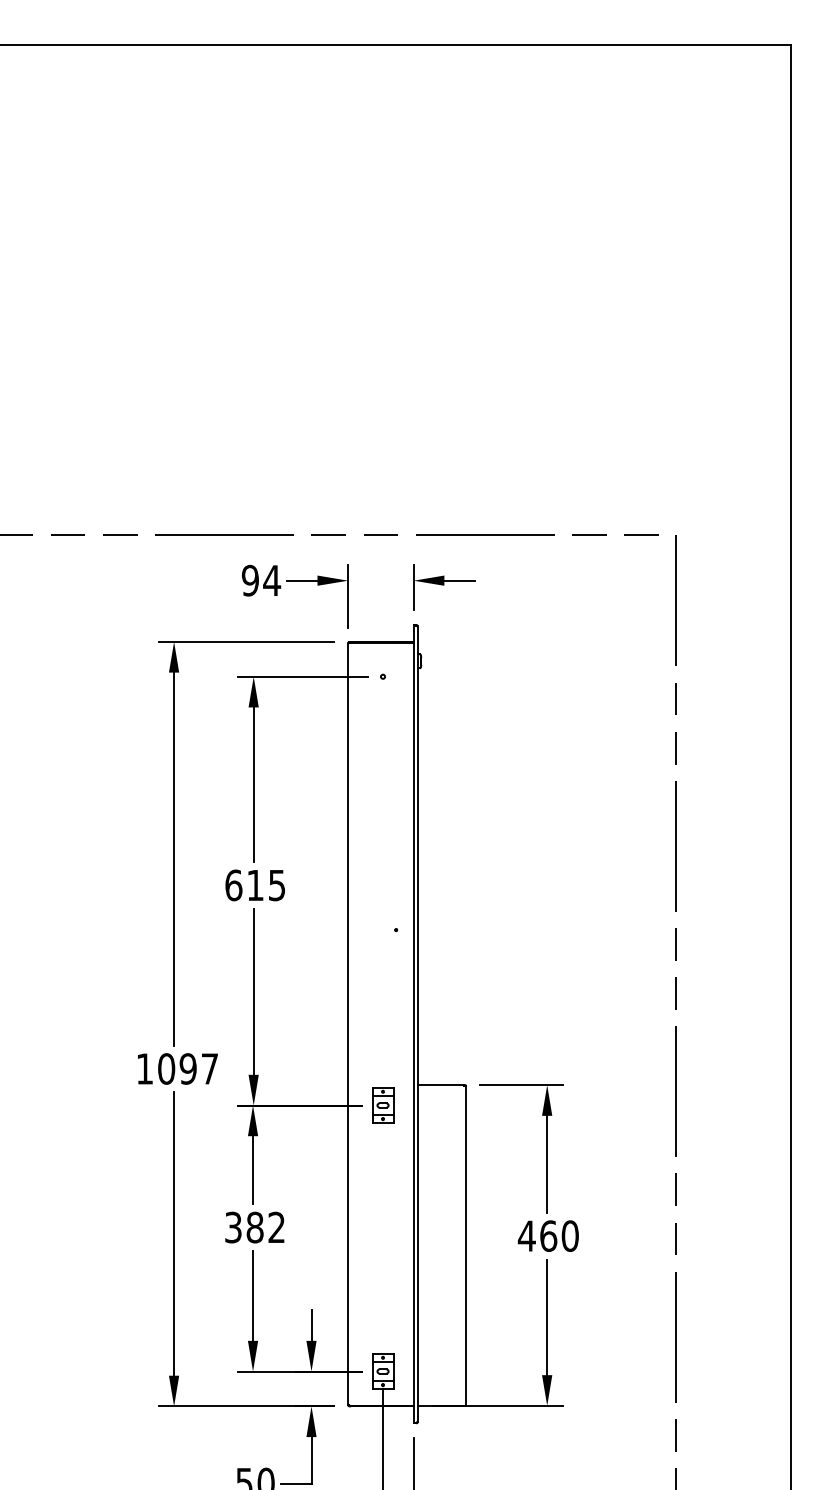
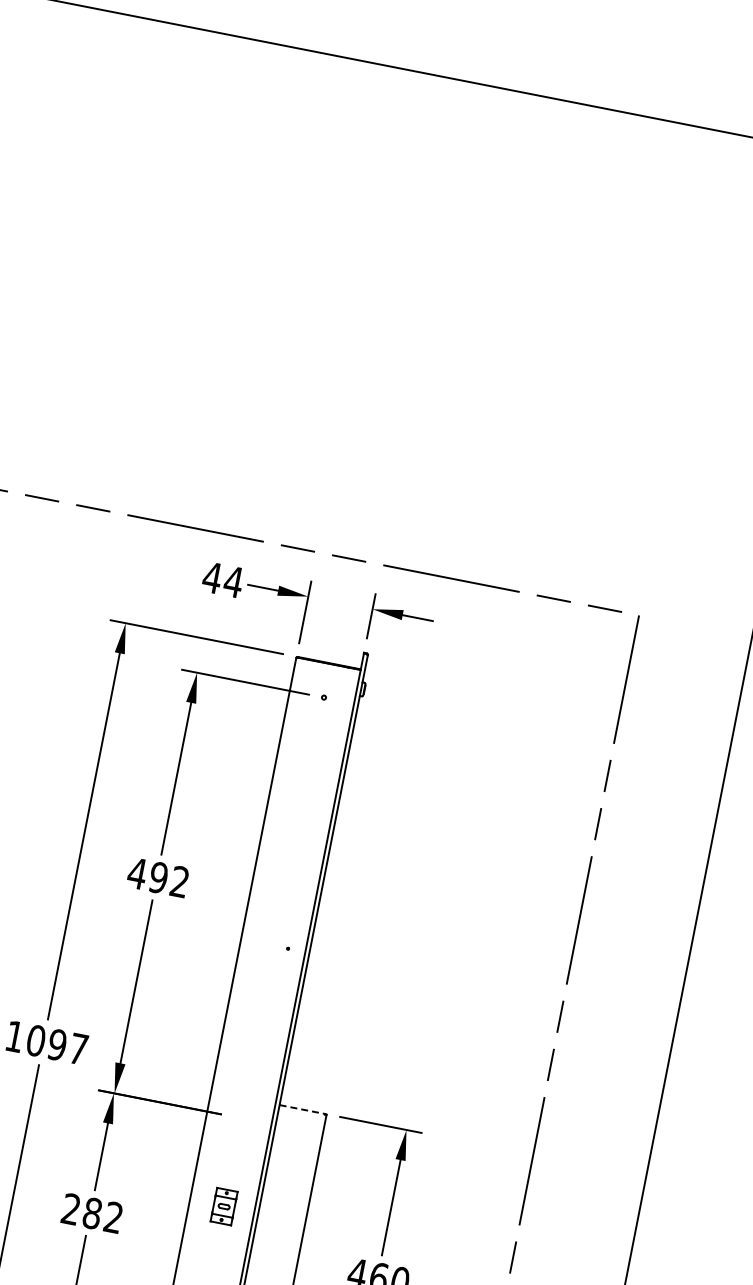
text: (250, 580) -> (212, 577), 94 -> 44
text: (254, 885) -> (157, 877), 615 -> 492
line: (441, 1085) -> (302, 1109), solid -> dashed
part: (383, 1105) -> (224, 1206), moved
text: (233, 1227) -> (71, 1209), 382 -> 282

